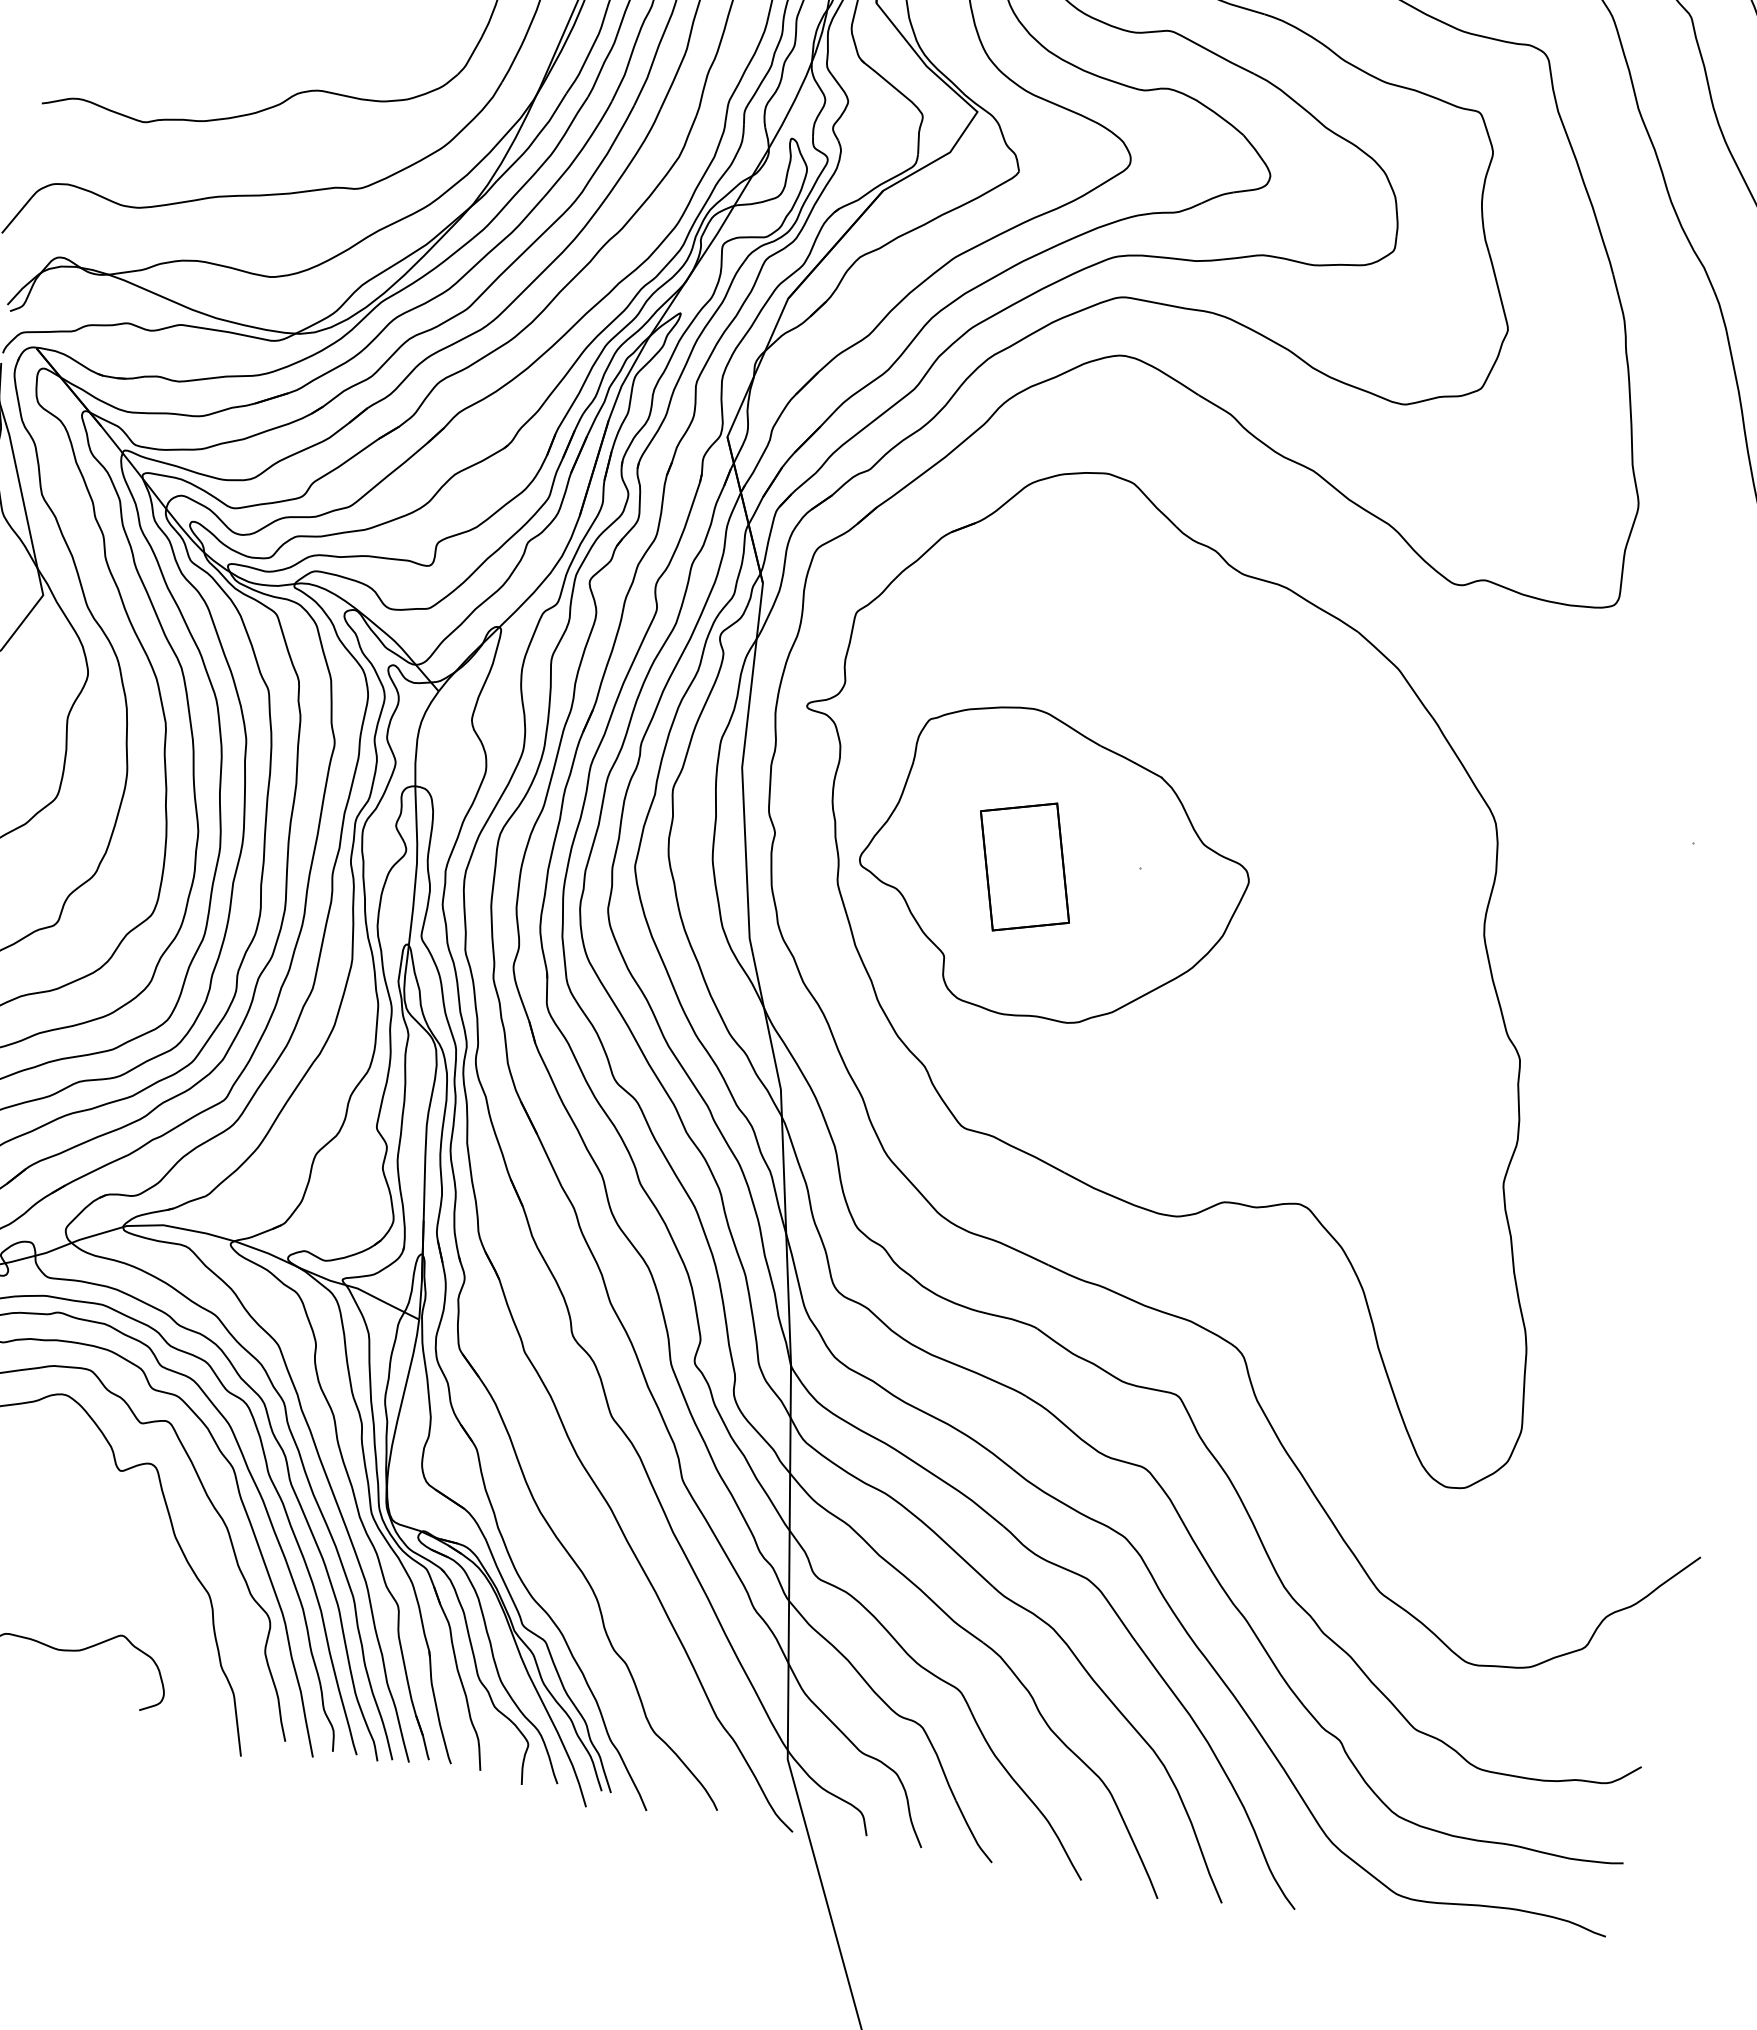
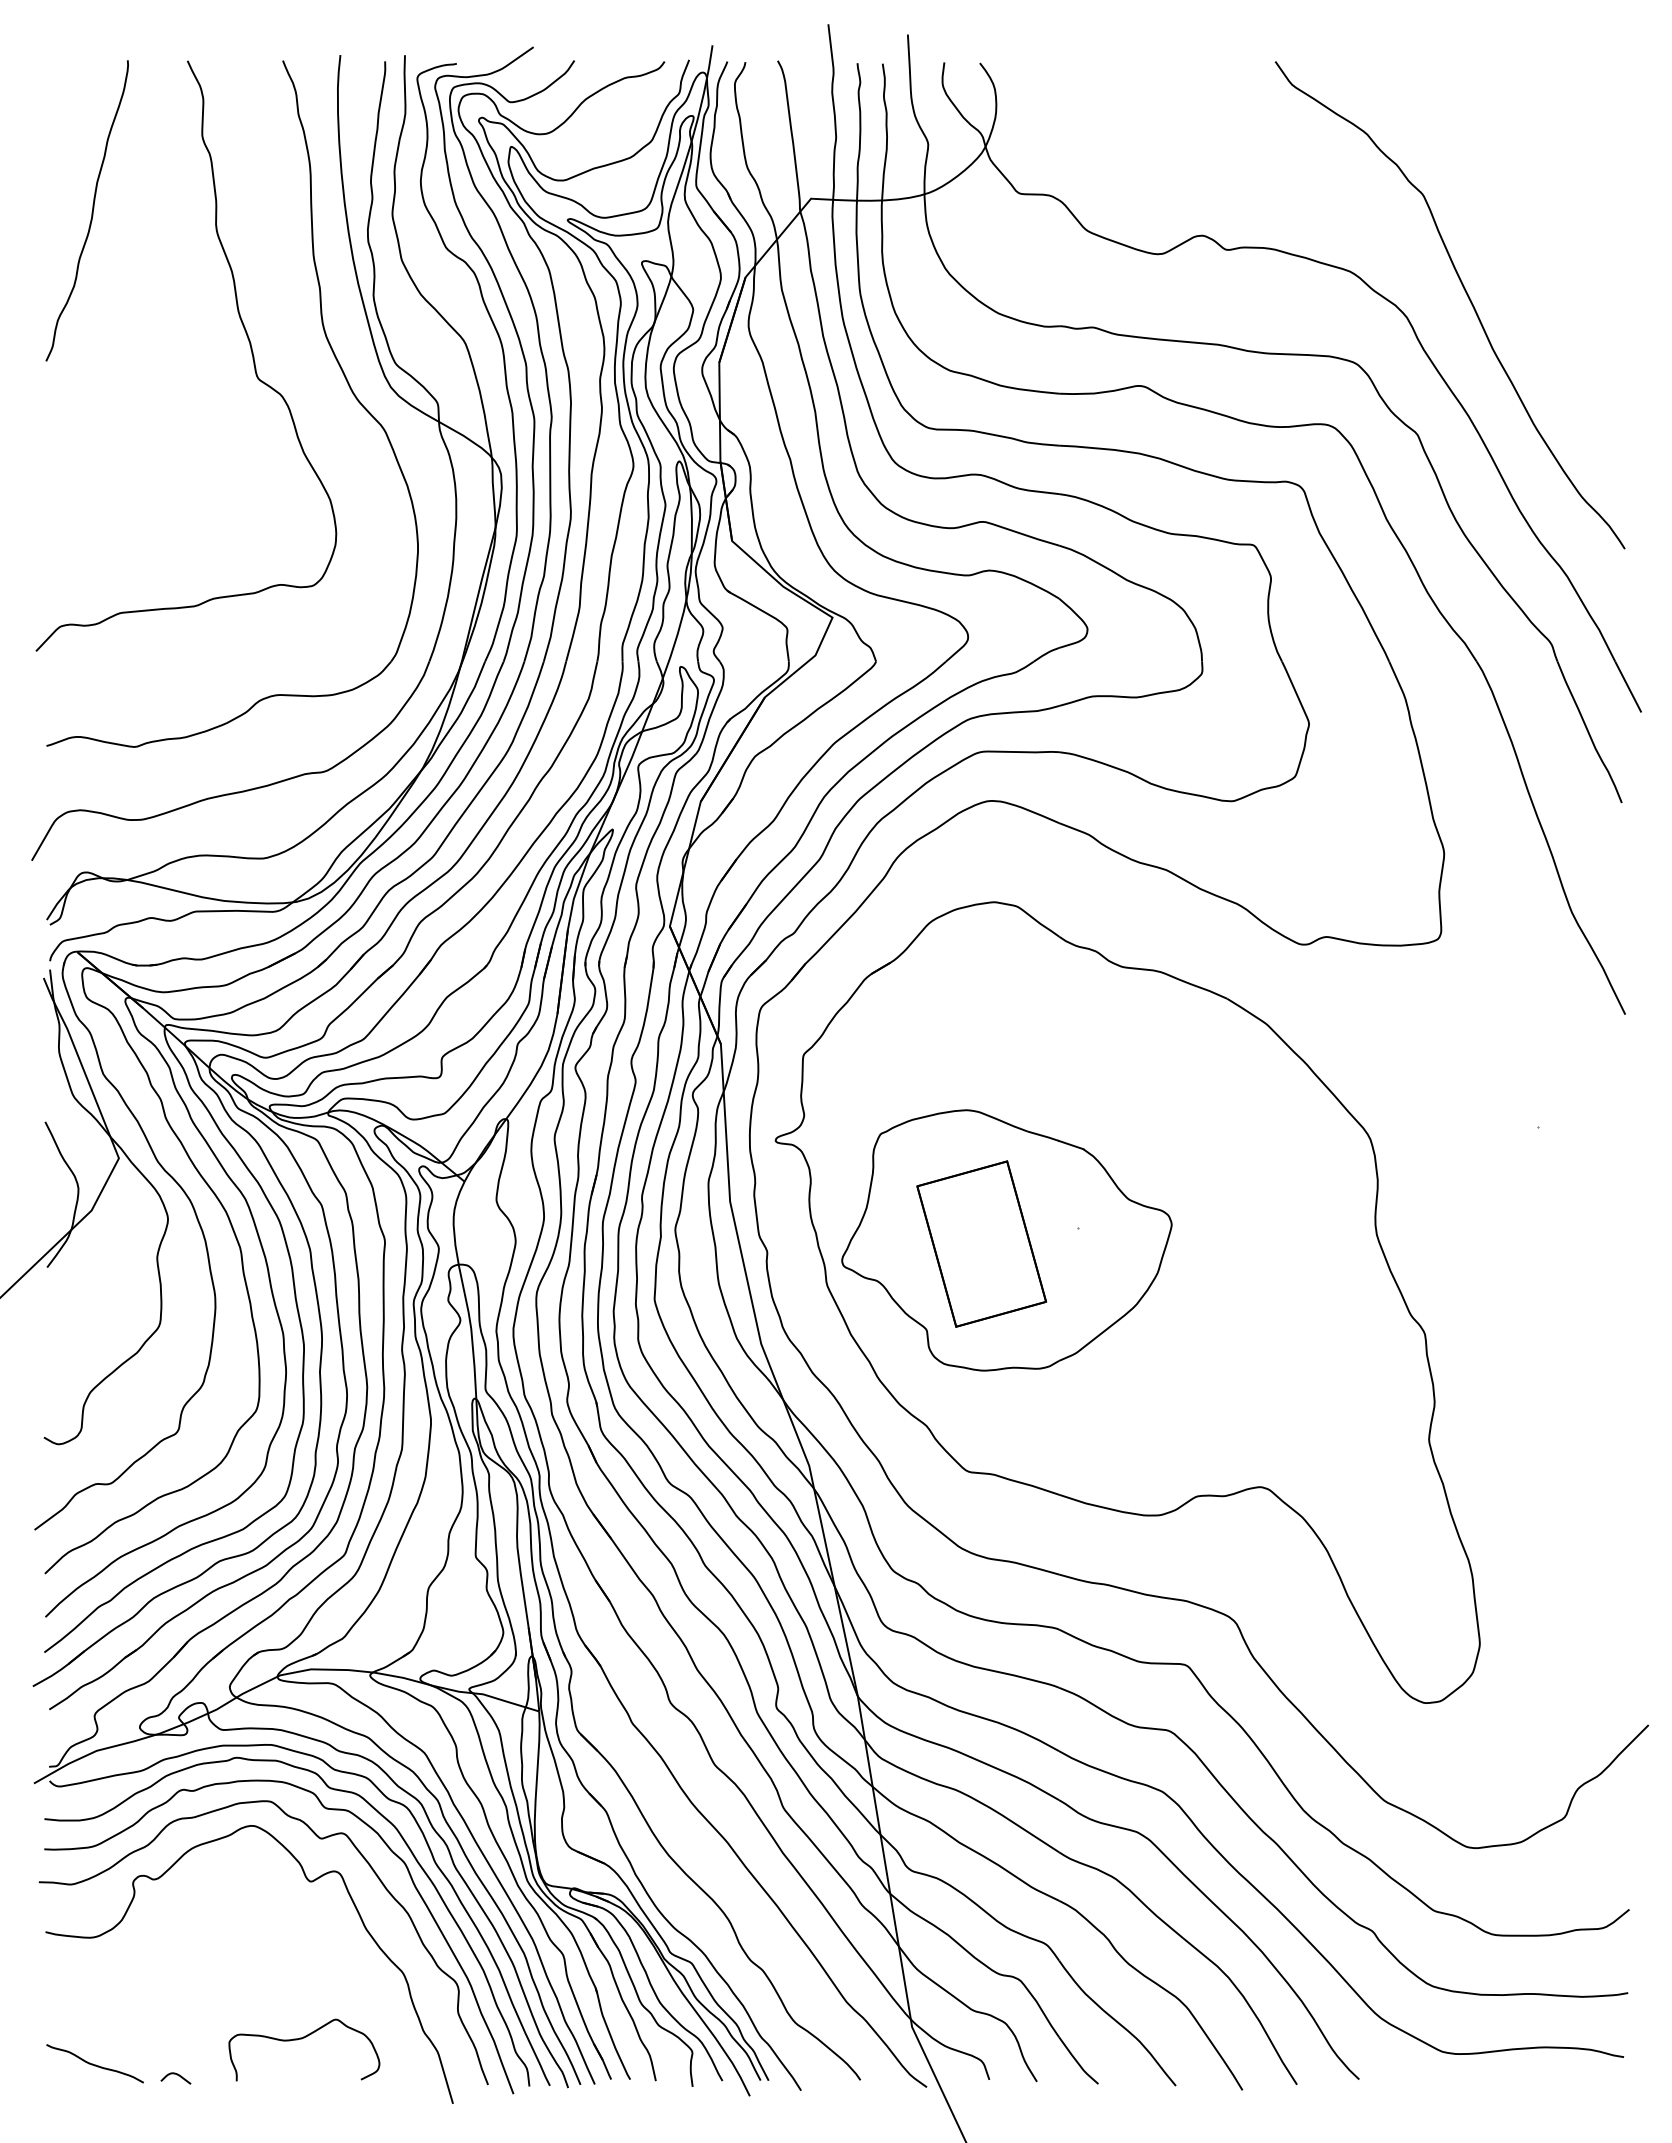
part: (1024, 866) -> (981, 1243), size x1.43

